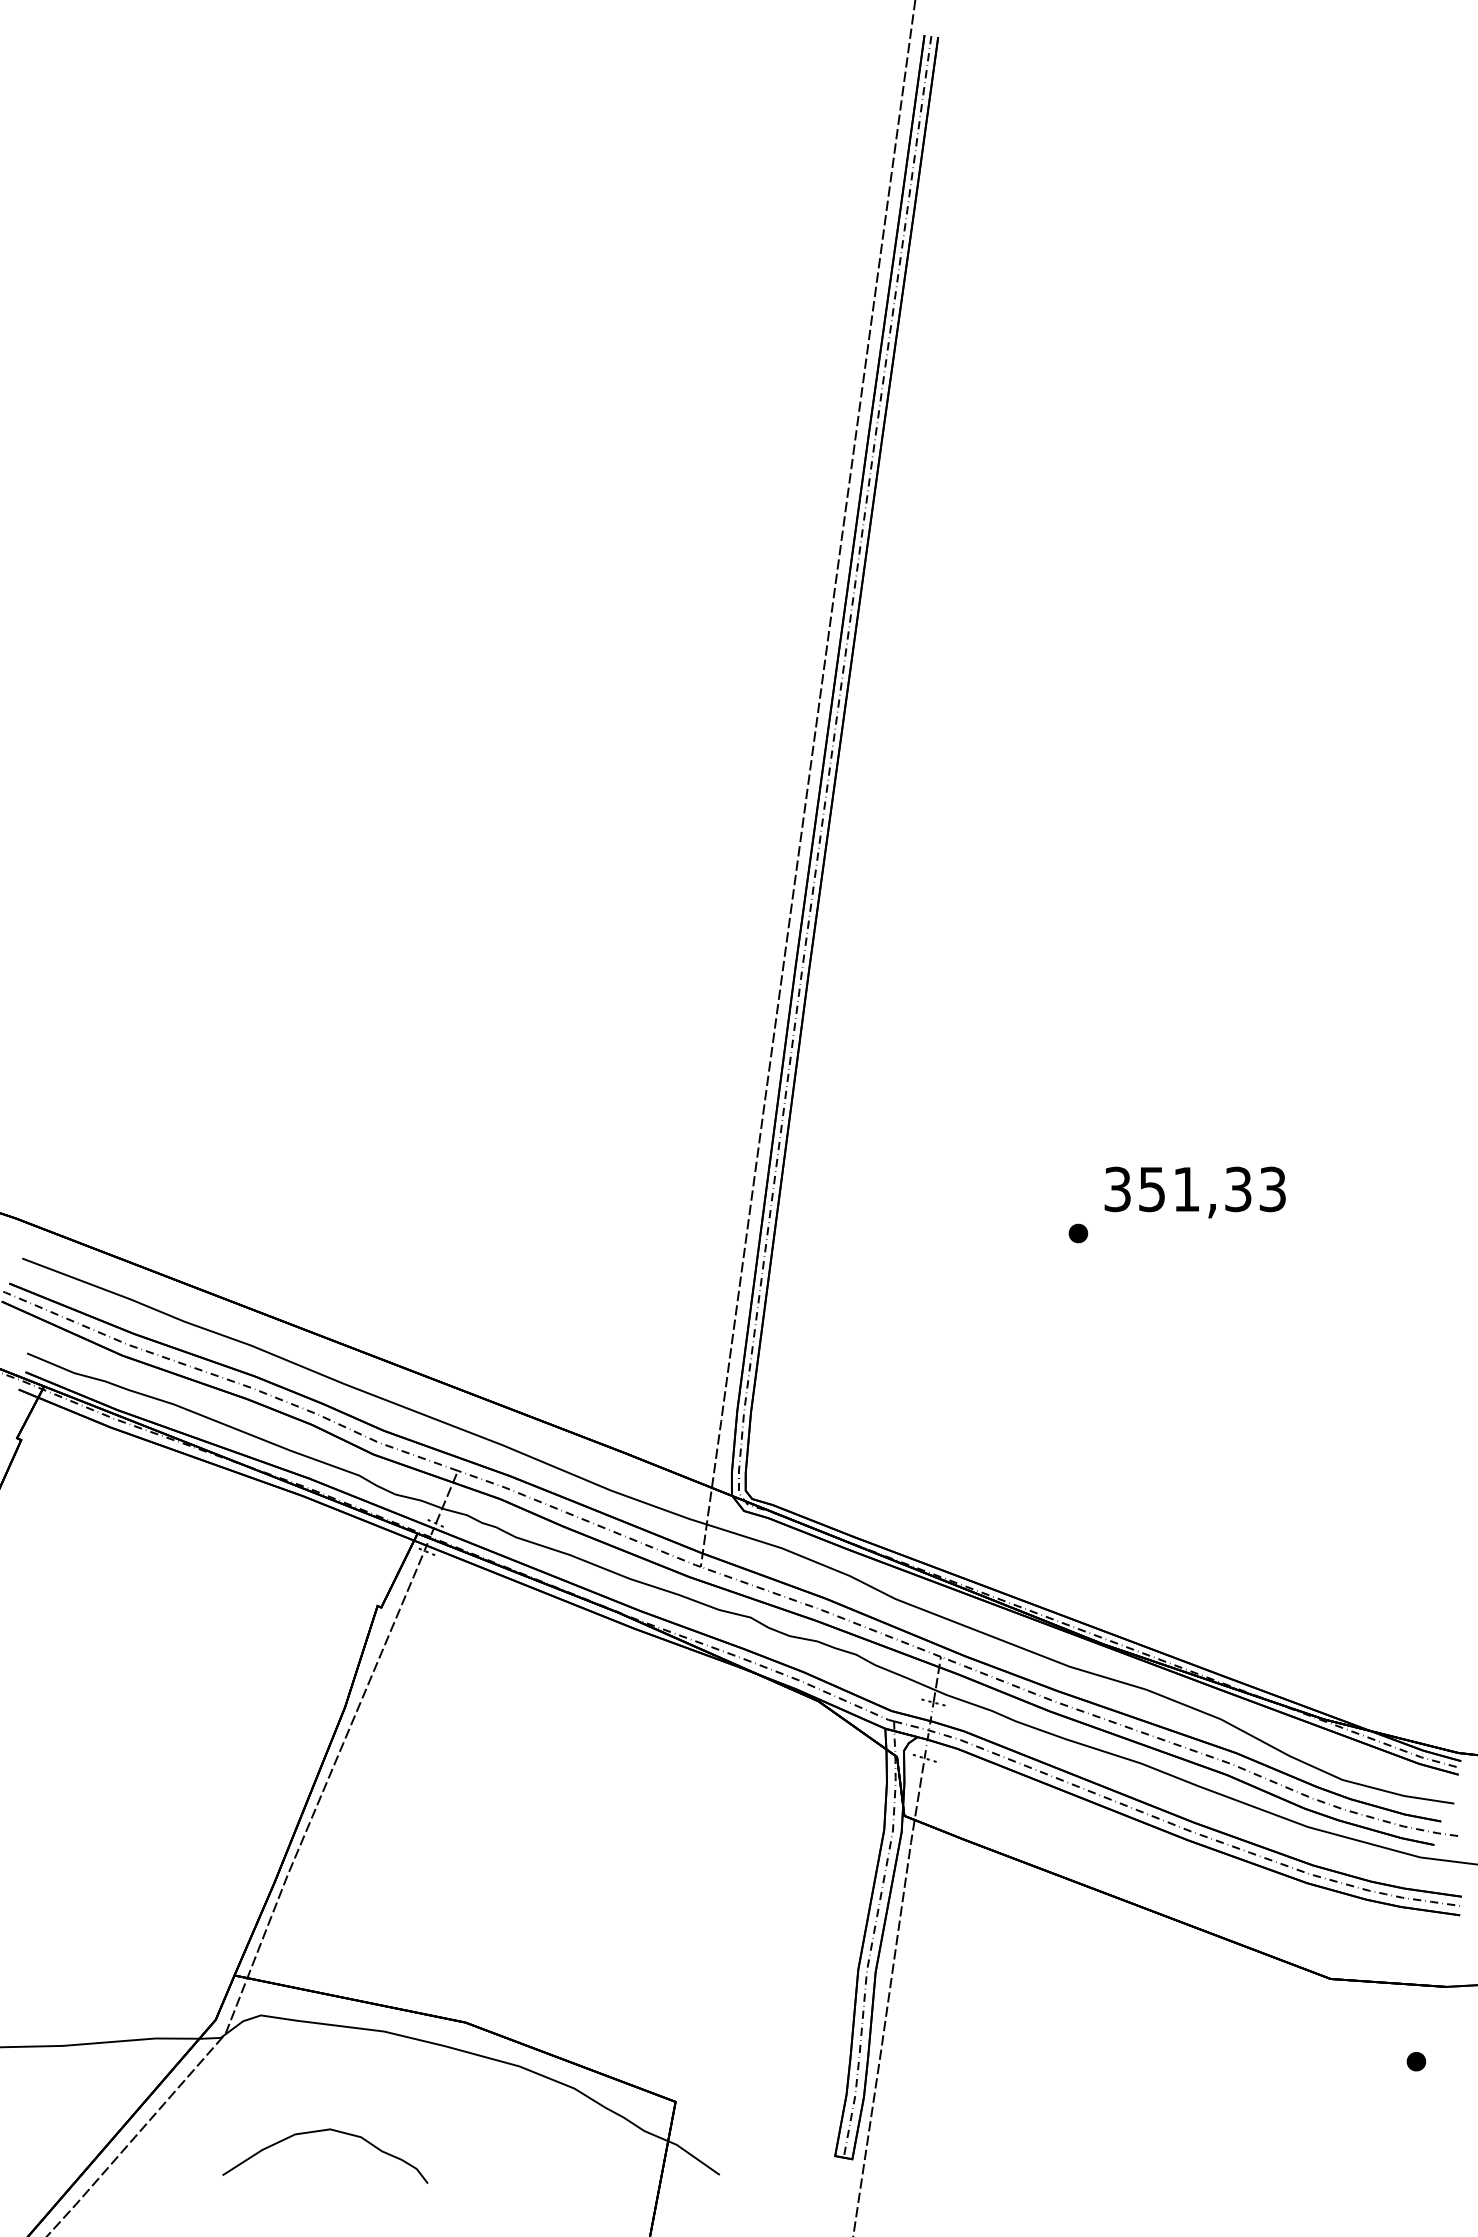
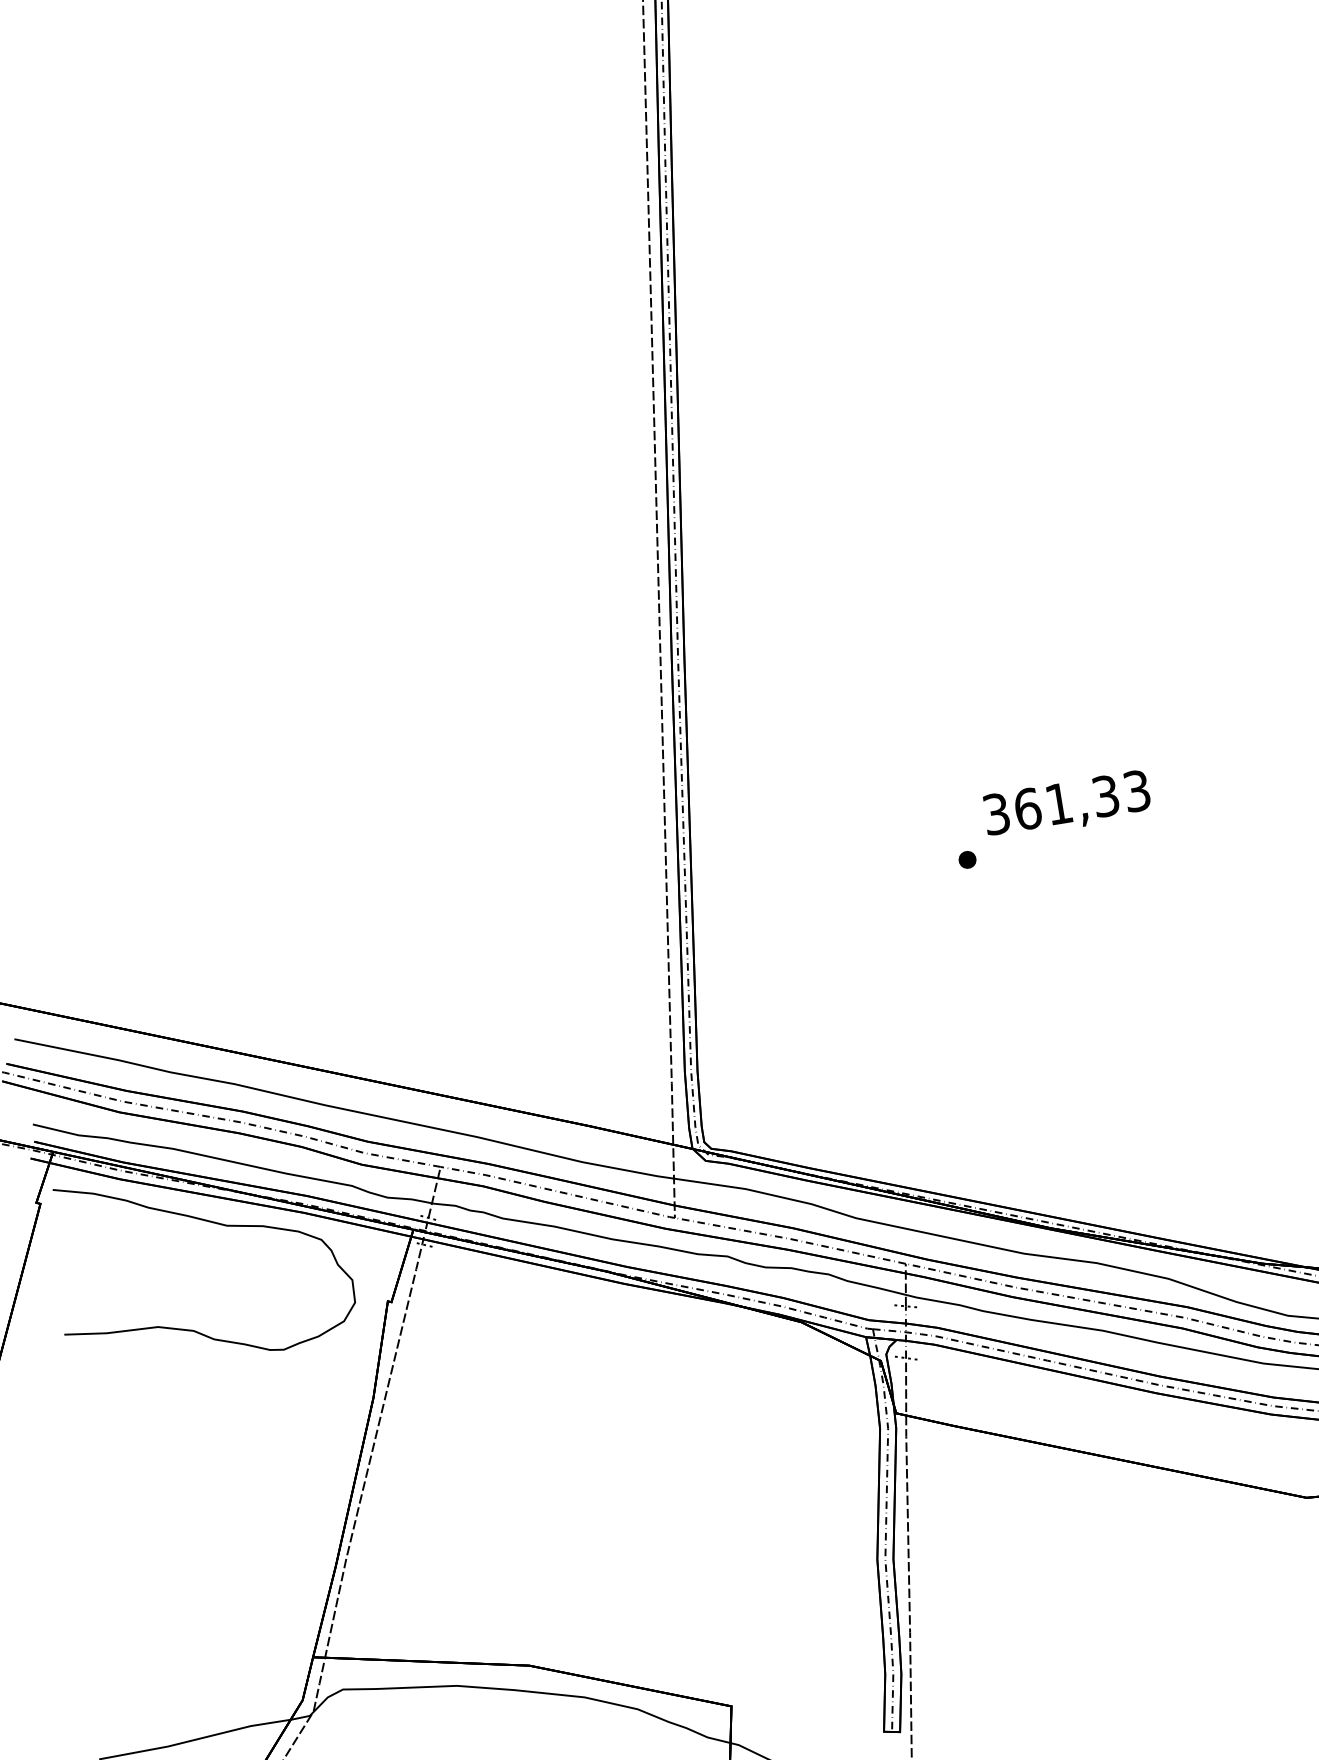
text: (1152, 1189) -> (1028, 809), 351,33 -> 361,33
curve: (198, 1489) -> (208, 1222), added

